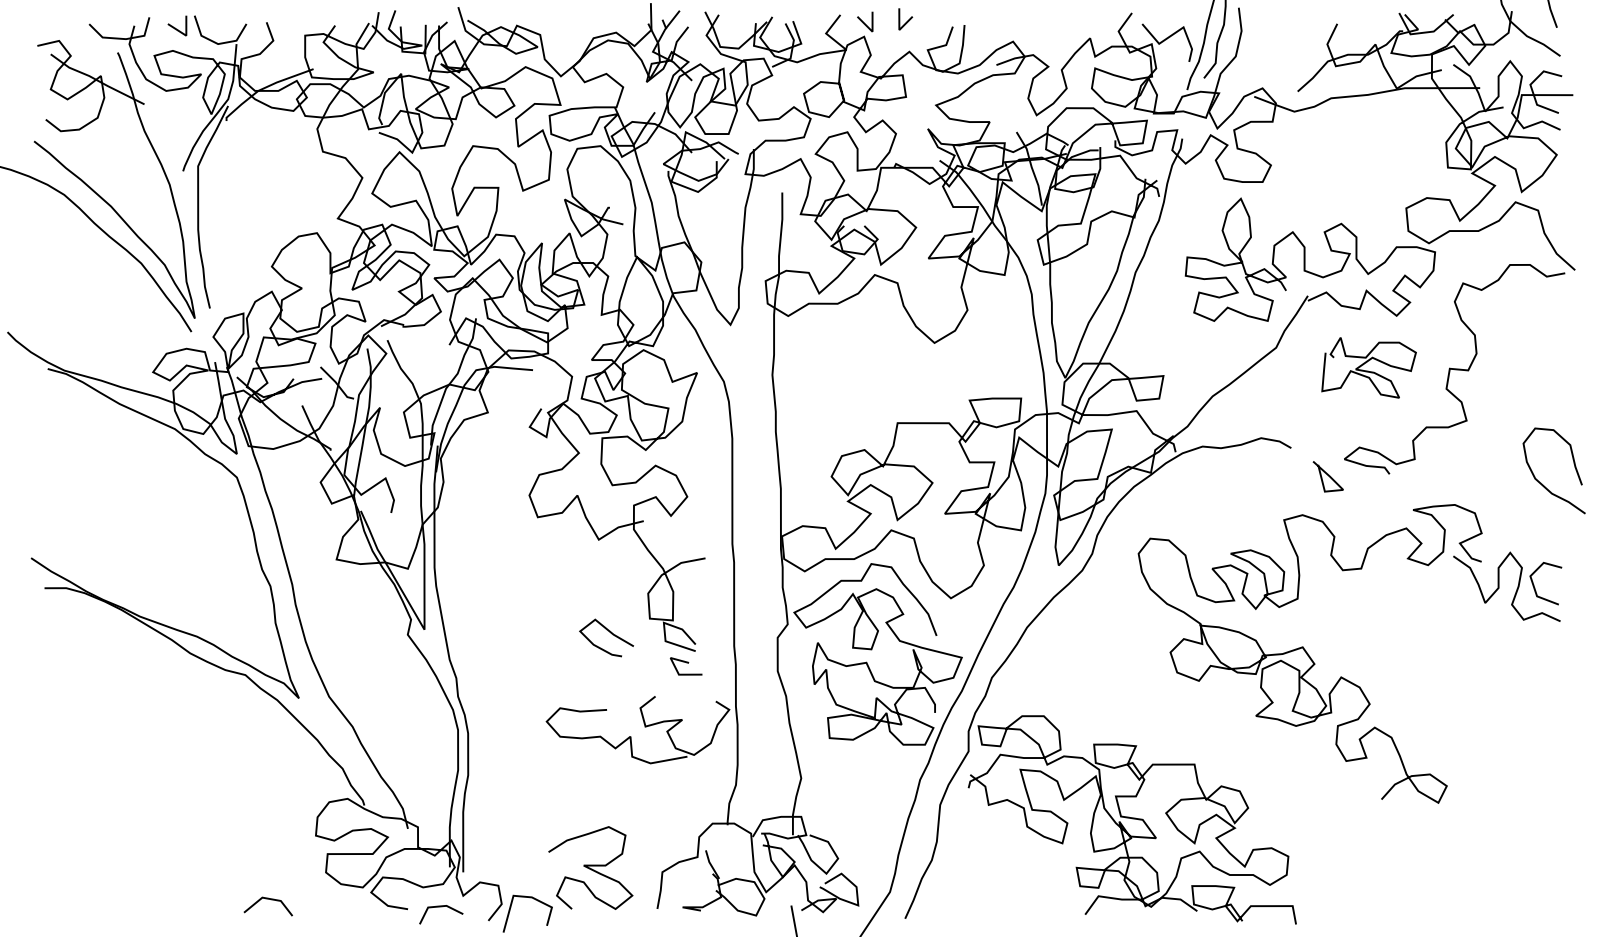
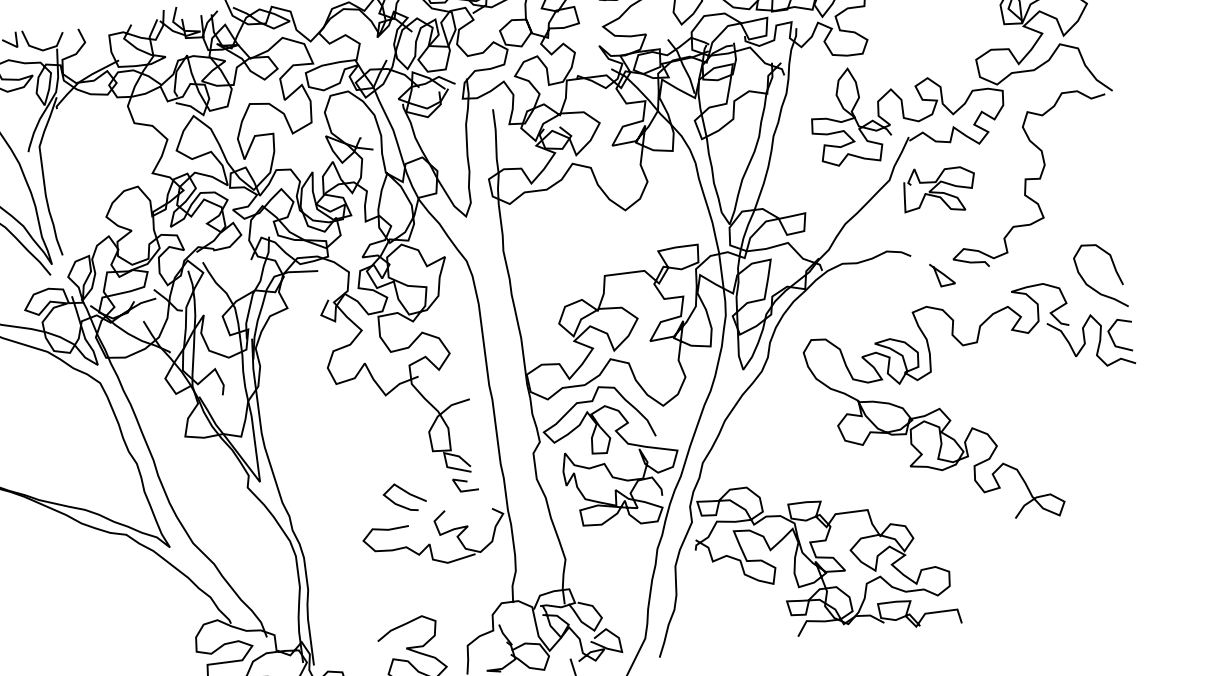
curve: (1368, 370) -> (939, 191), moved
curve: (1541, 482) -> (1091, 286), moved
curve: (610, 633) -> (407, 493), moved

